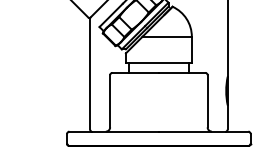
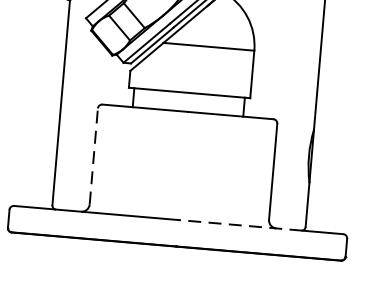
line: (110, 100) -> (94, 155), solid -> dashed
line: (192, 131) -> (240, 225), solid -> dashed

